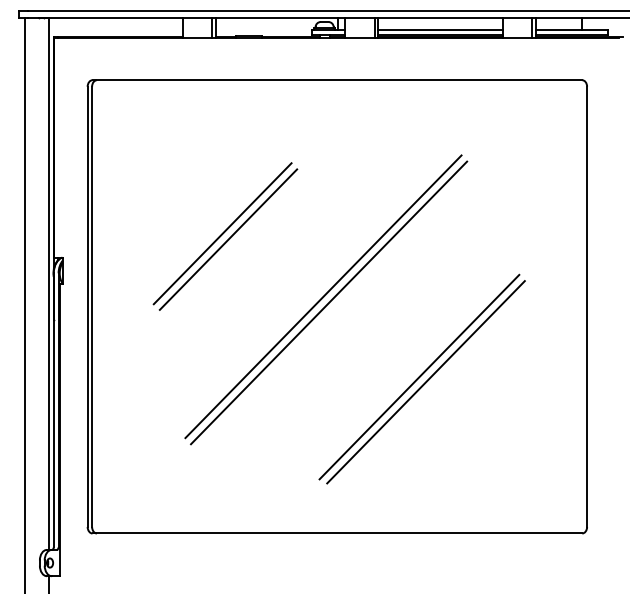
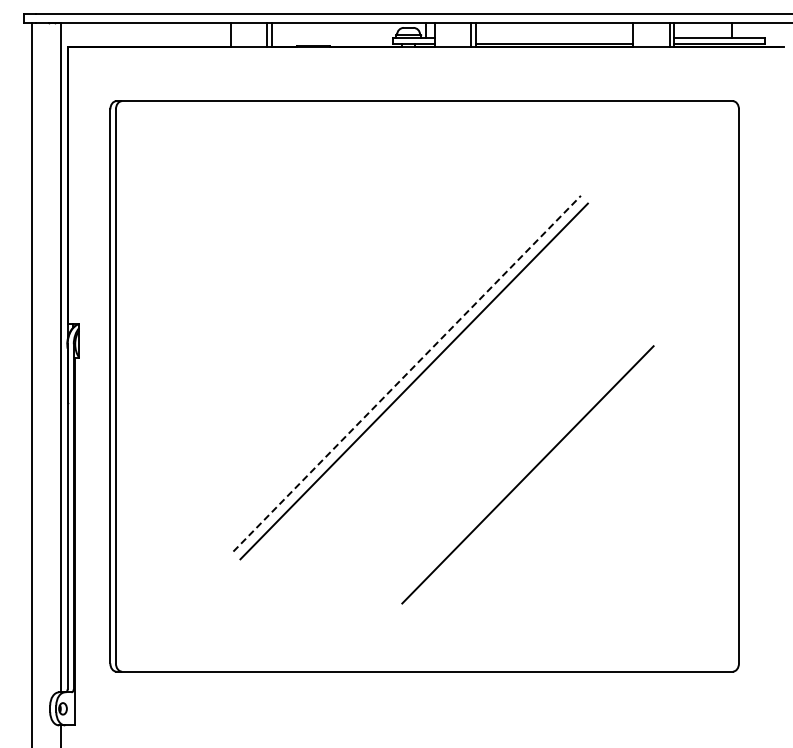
line: (440, 29) -> (554, 37), removed
line: (222, 233) -> (279, 294), removed
line: (228, 239) -> (287, 301), removed
line: (323, 296) -> (407, 373), solid -> dashed
line: (425, 381) -> (535, 480), removed

